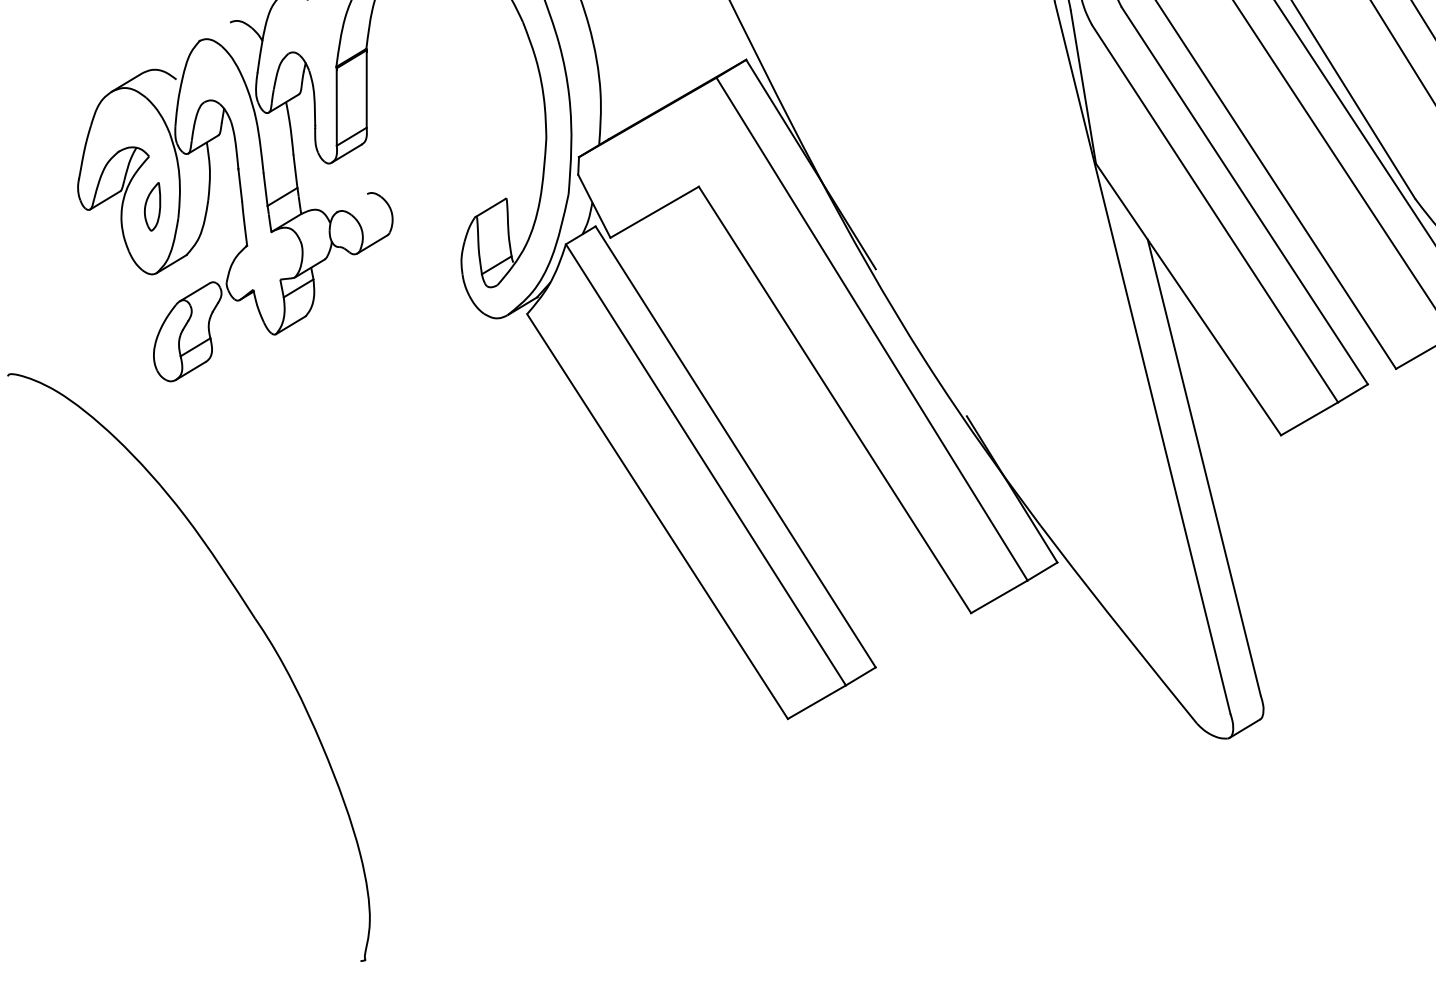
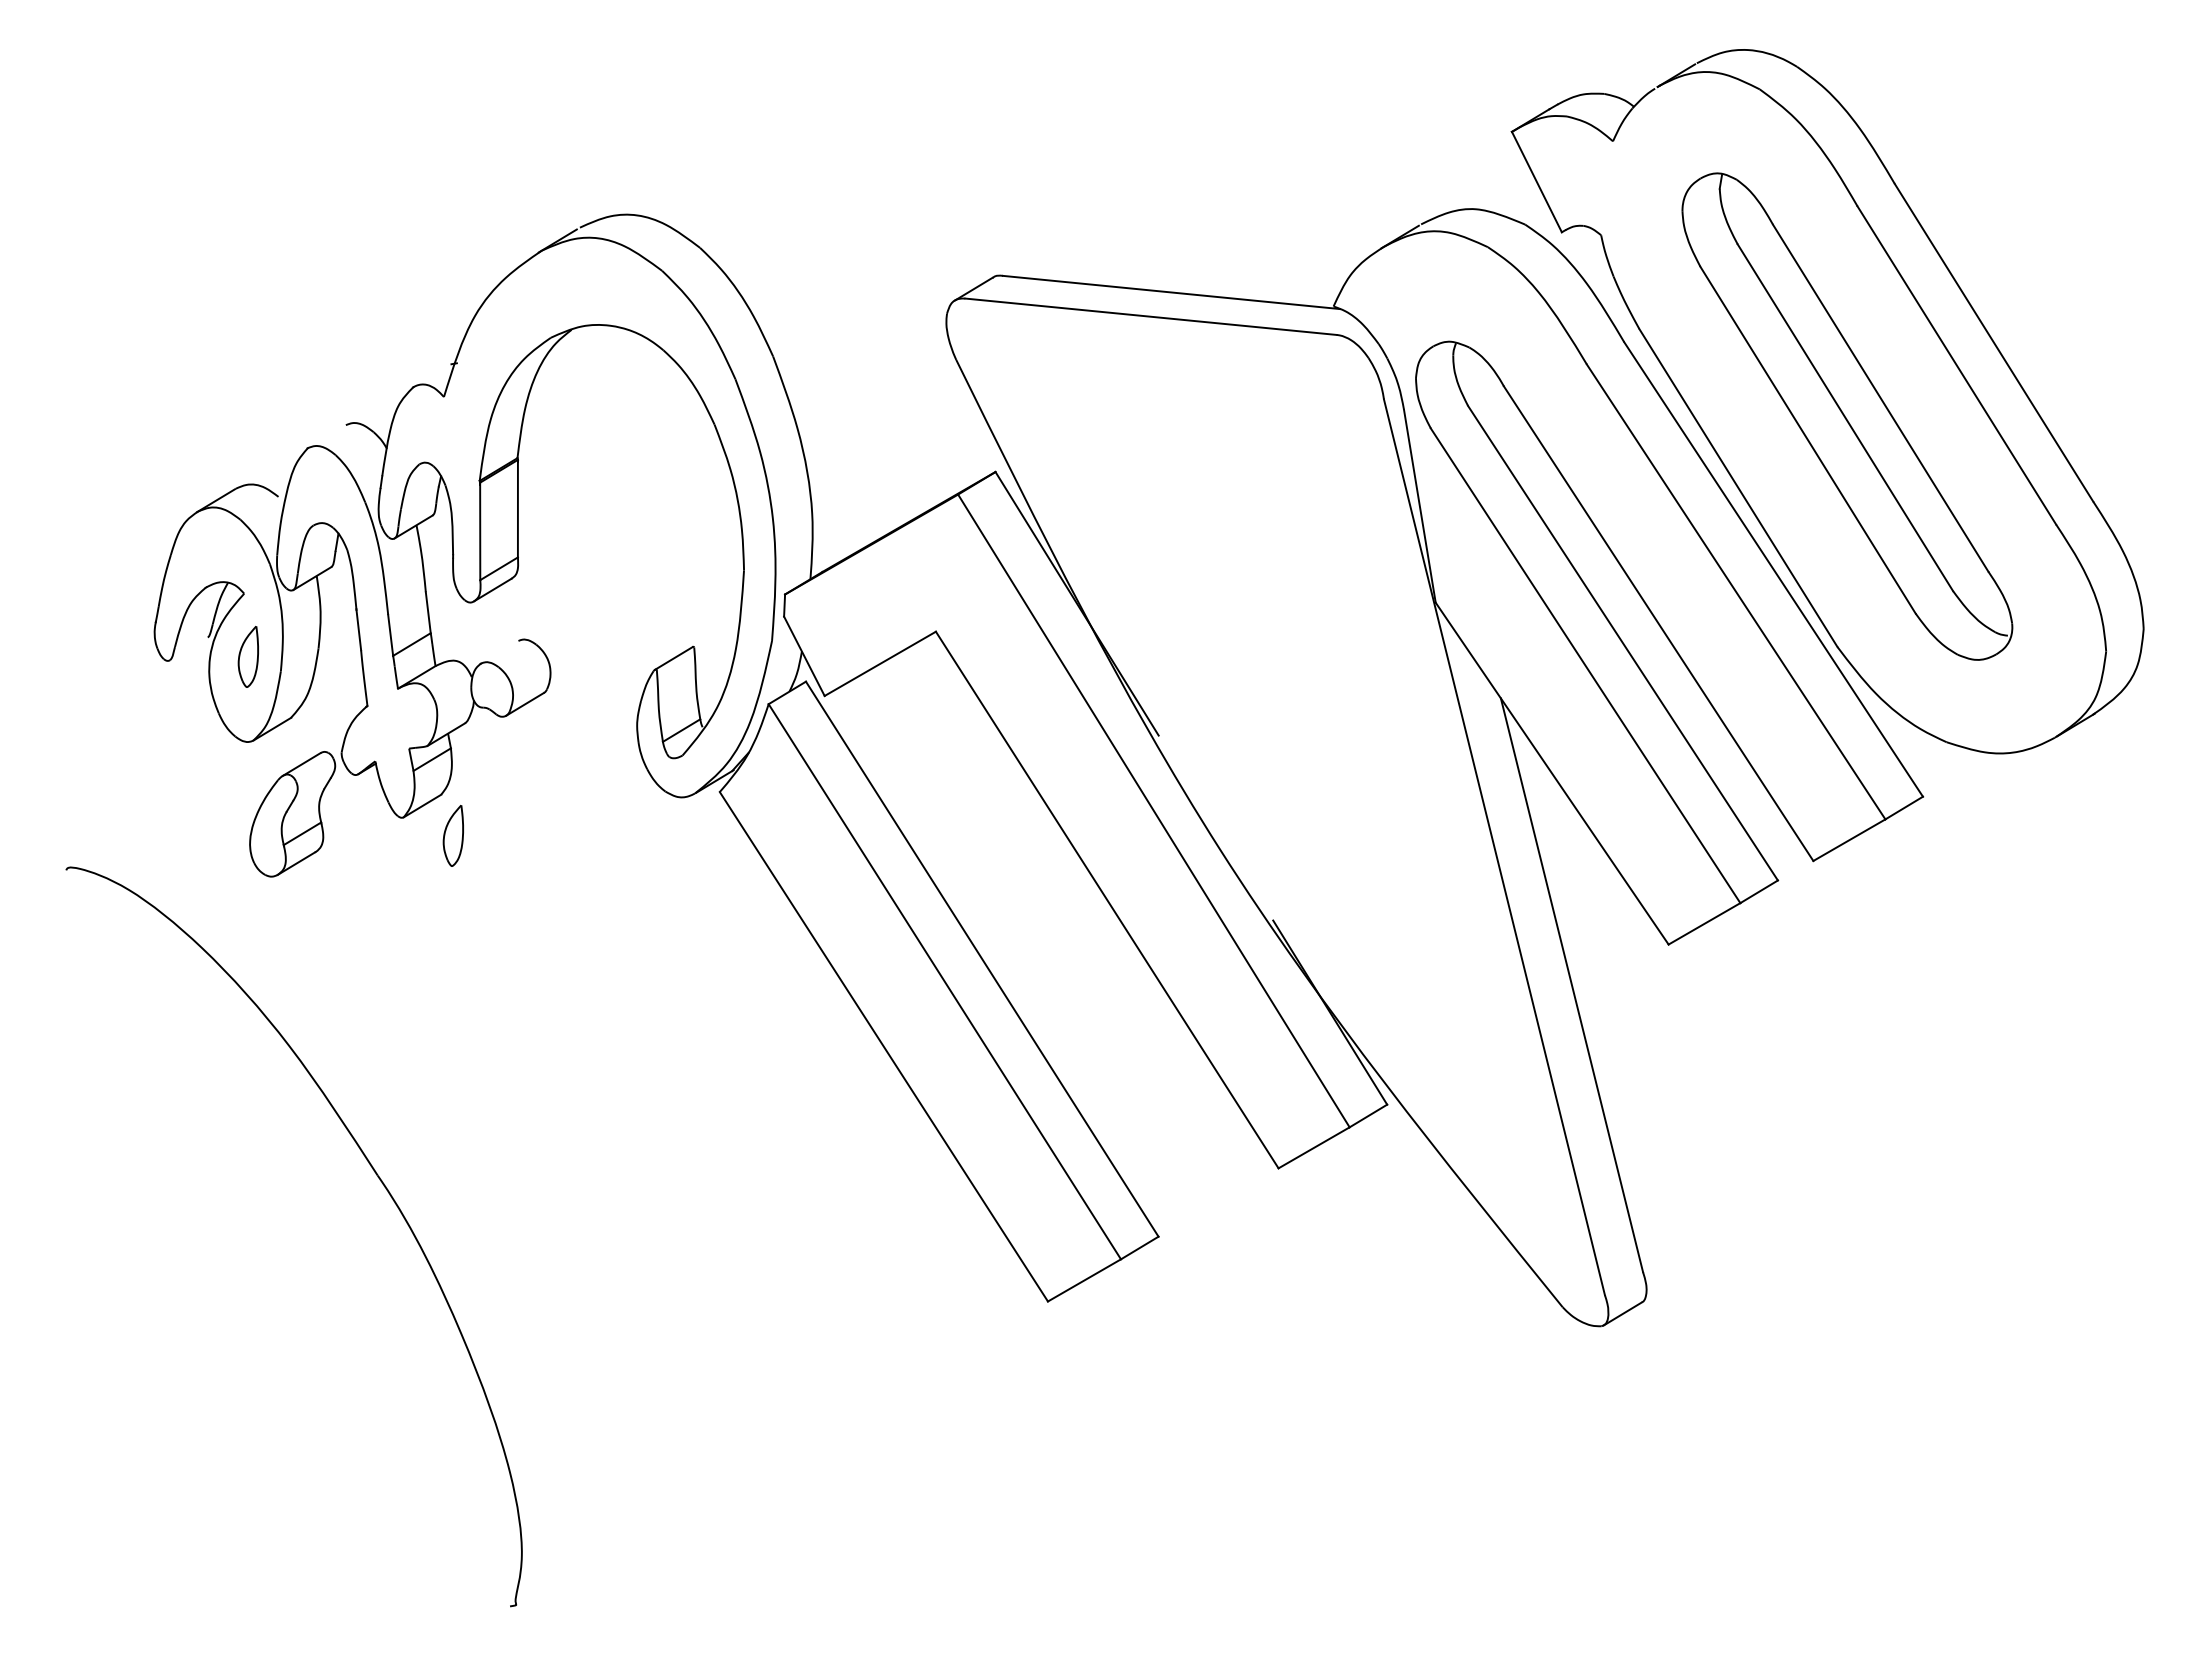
line: (104, 200) -> (188, 648), removed
part: (314, 348) -> (452, 835), added

